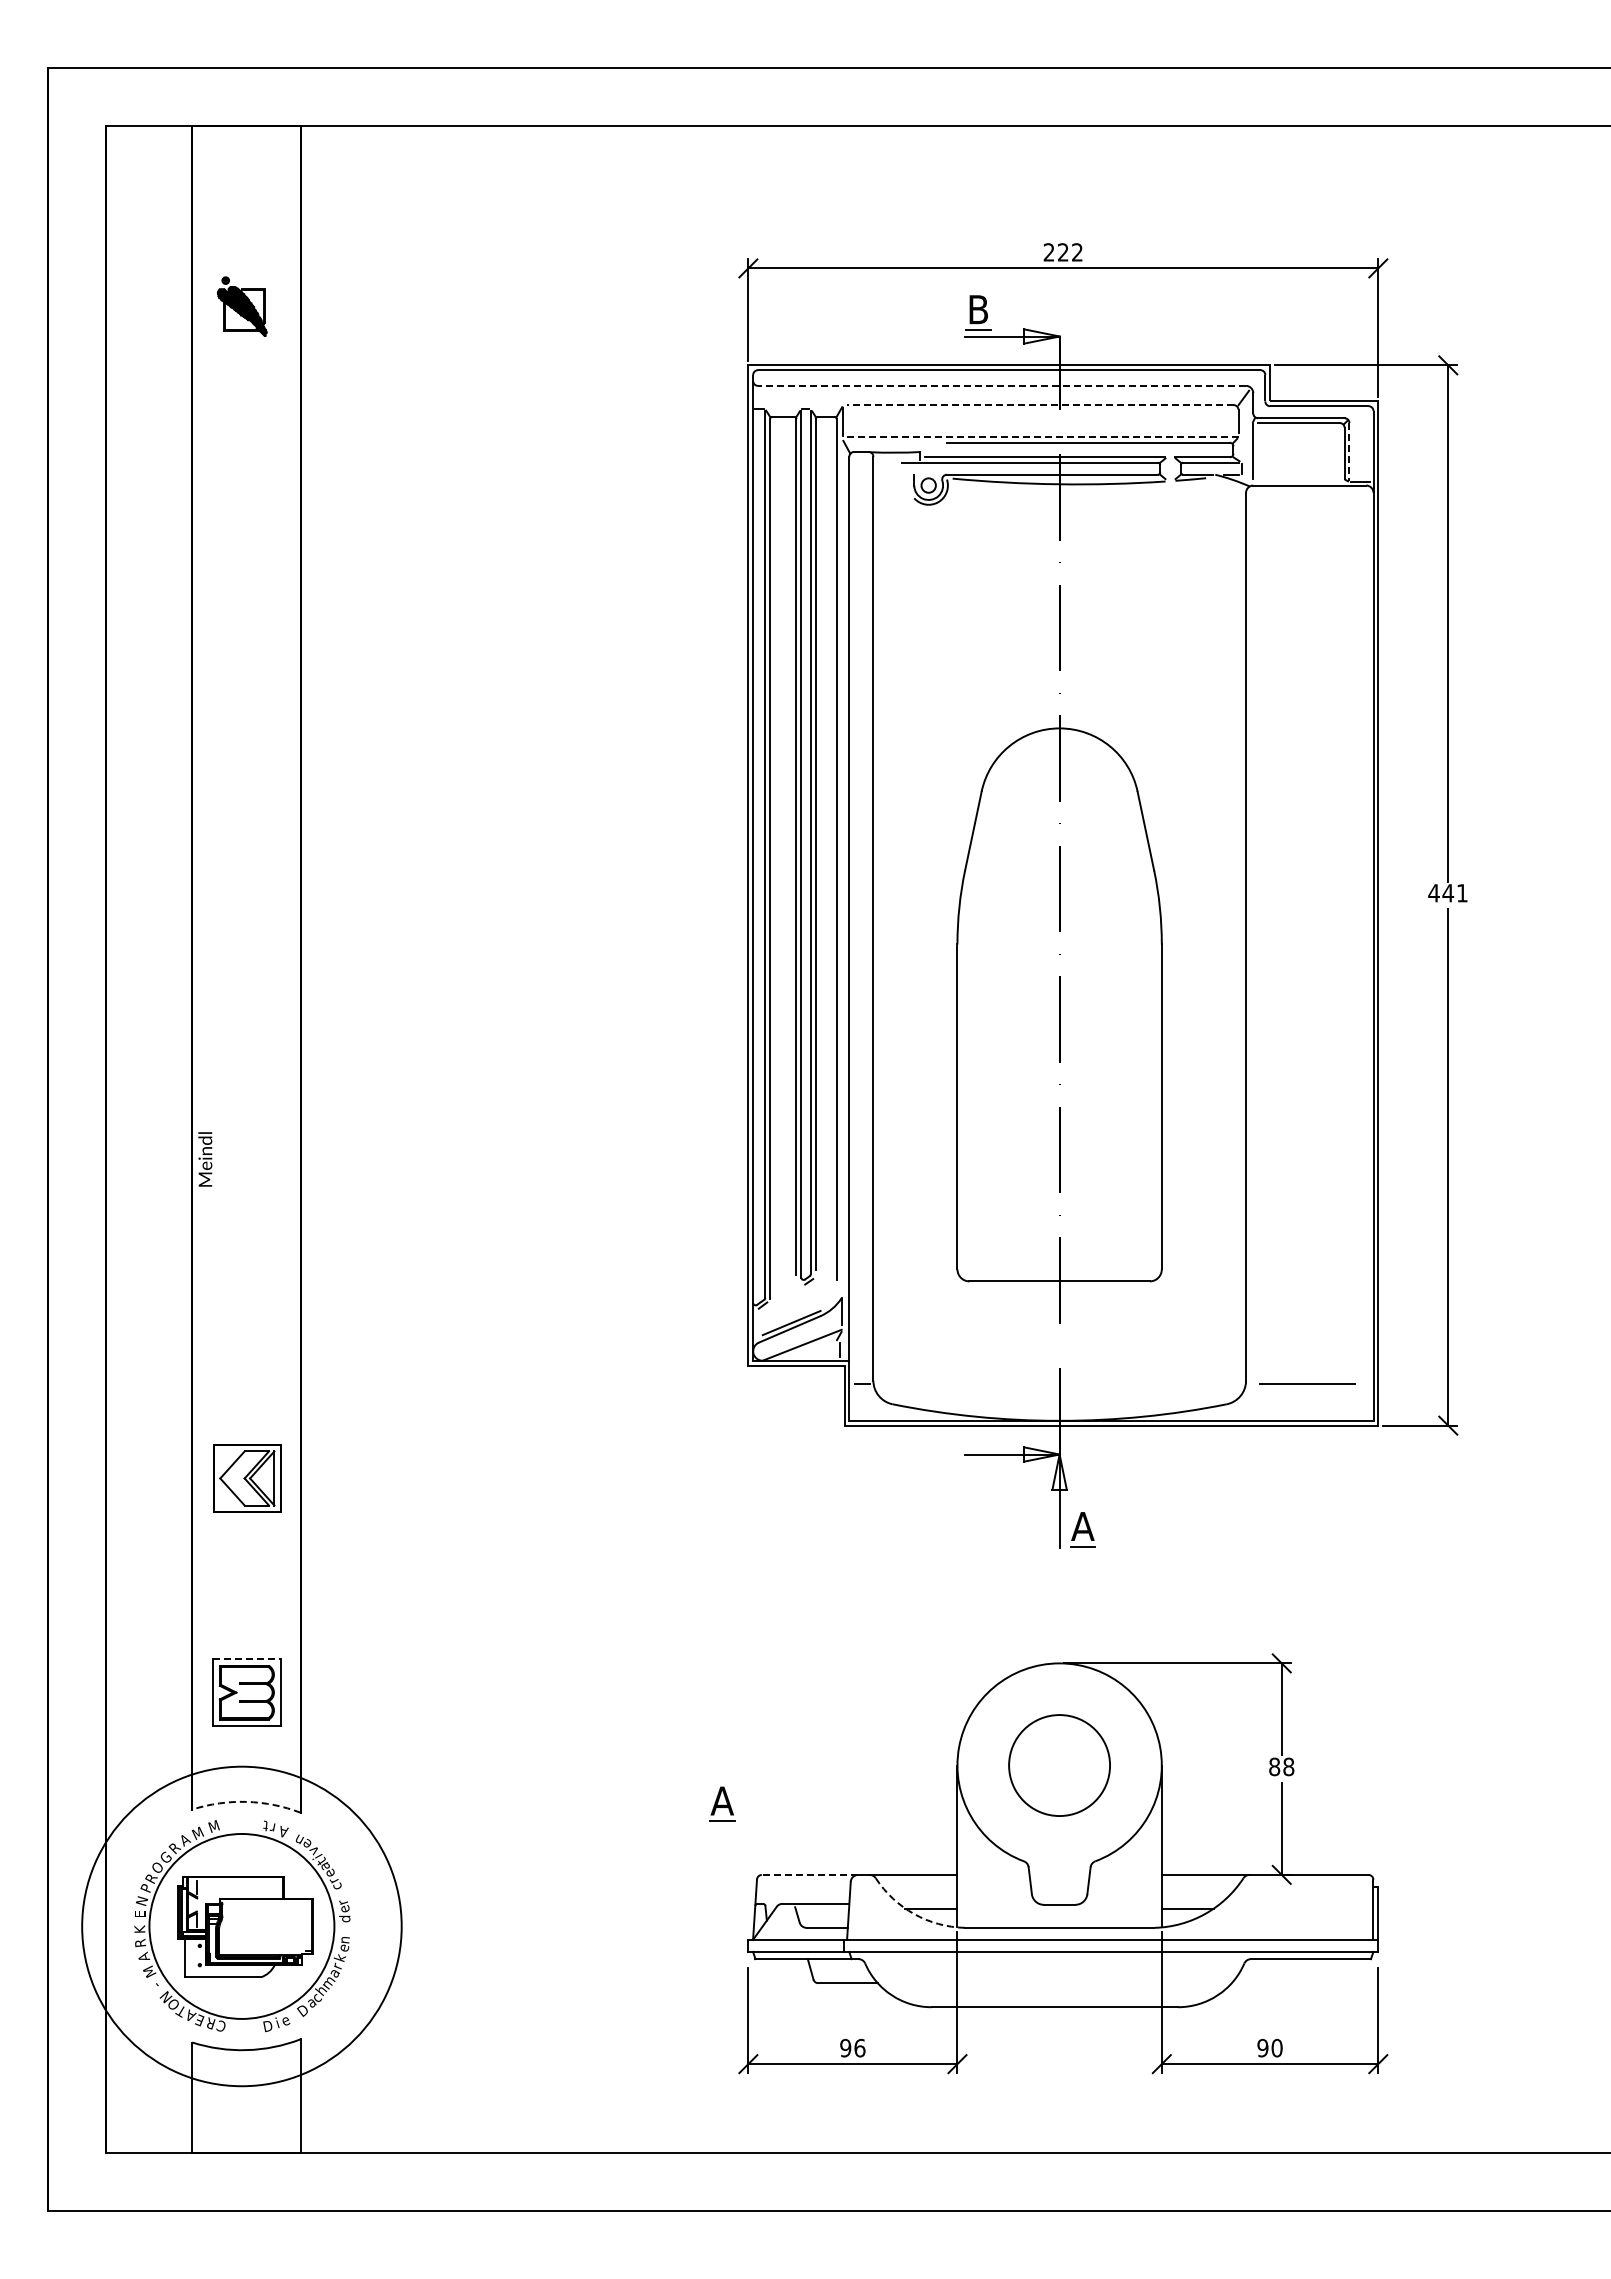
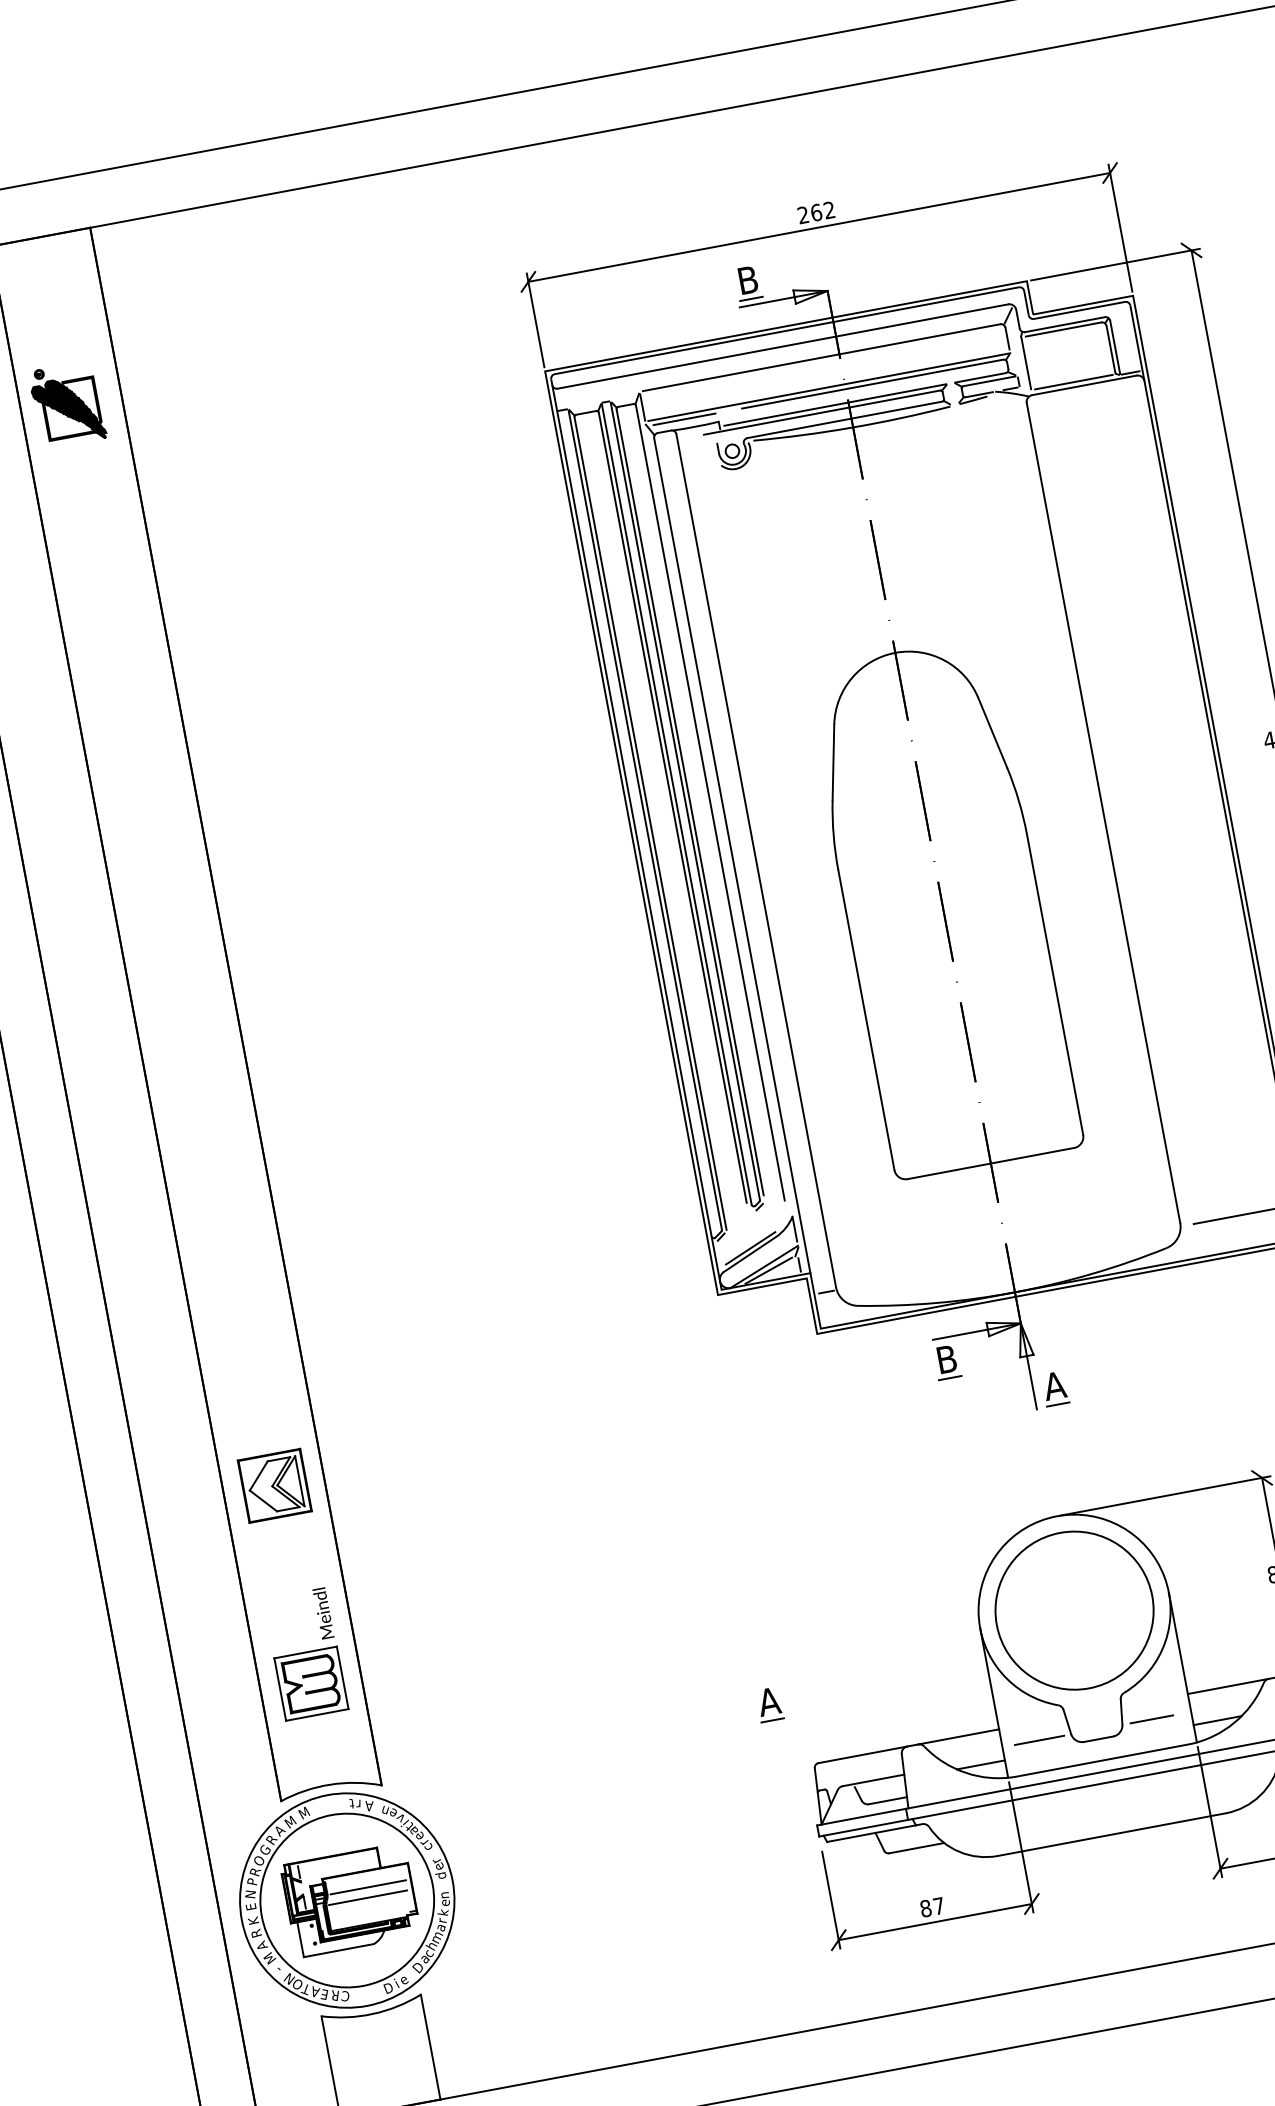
text: (1062, 252) -> (815, 212), 222 -> 262
part: (242, 306) -> (67, 404), size x1.43
line: (1001, 385) -> (782, 346), dashed -> solid
line: (1039, 405) -> (820, 358), dashed -> solid
line: (1042, 437) -> (829, 387), dashed -> solid
line: (884, 442) -> (684, 419), added
line: (1349, 451) -> (1115, 347), dashed -> solid
line: (1299, 480) -> (1073, 382), added
text: (205, 1159) -> (323, 1613), moved
line: (806, 1349) -> (768, 1270), added
part: (974, 1480) -> (946, 1362), added
line: (246, 1658) -> (305, 1652), dashed -> solid
circle: (1059, 1765) -> (1074, 1610), size x1.67
arc: (246, 1801) -> (329, 1784), dashed -> solid
line: (809, 1874) -> (862, 1754), dashed -> solid
line: (997, 1894) -> (1039, 1740), added
line: (1119, 1894) -> (1152, 1719), added
arc: (914, 1914) -> (966, 1773), dashed -> solid
line: (266, 1916) -> (368, 1887), added
circle: (241, 1926) -> (346, 1900), size x0.71
line: (264, 1927) -> (368, 1897), added
text: (852, 2047) -> (932, 1906), 96 -> 87

